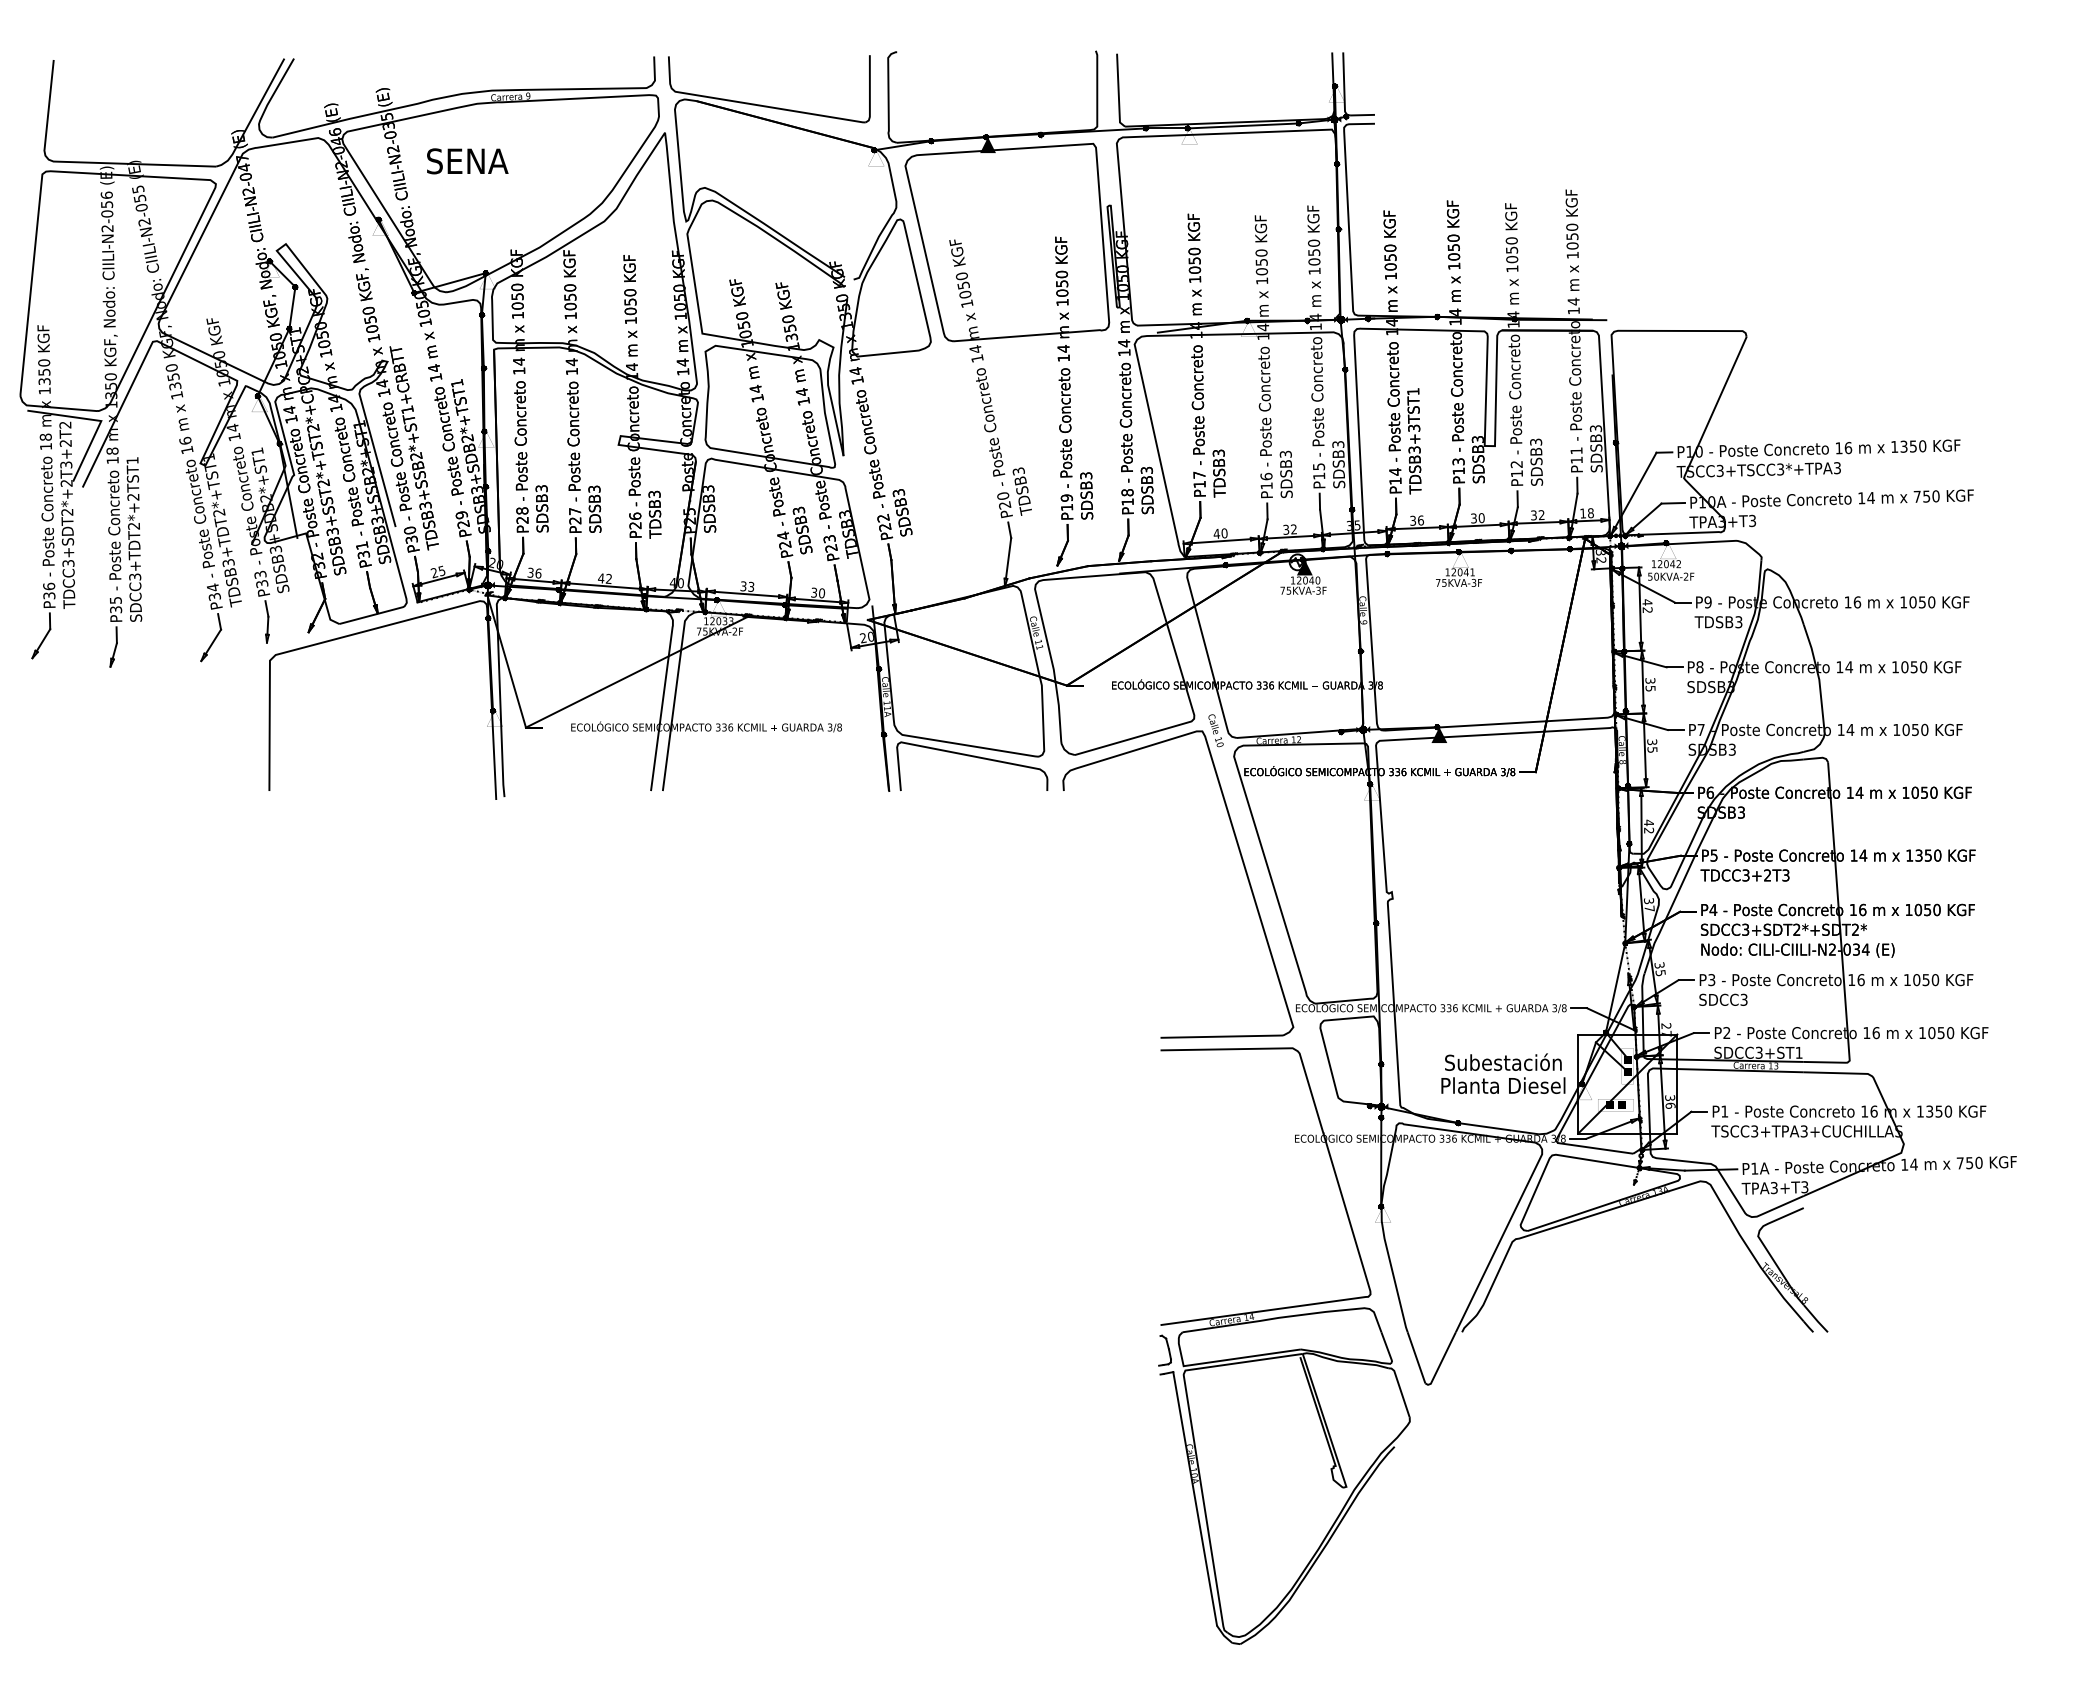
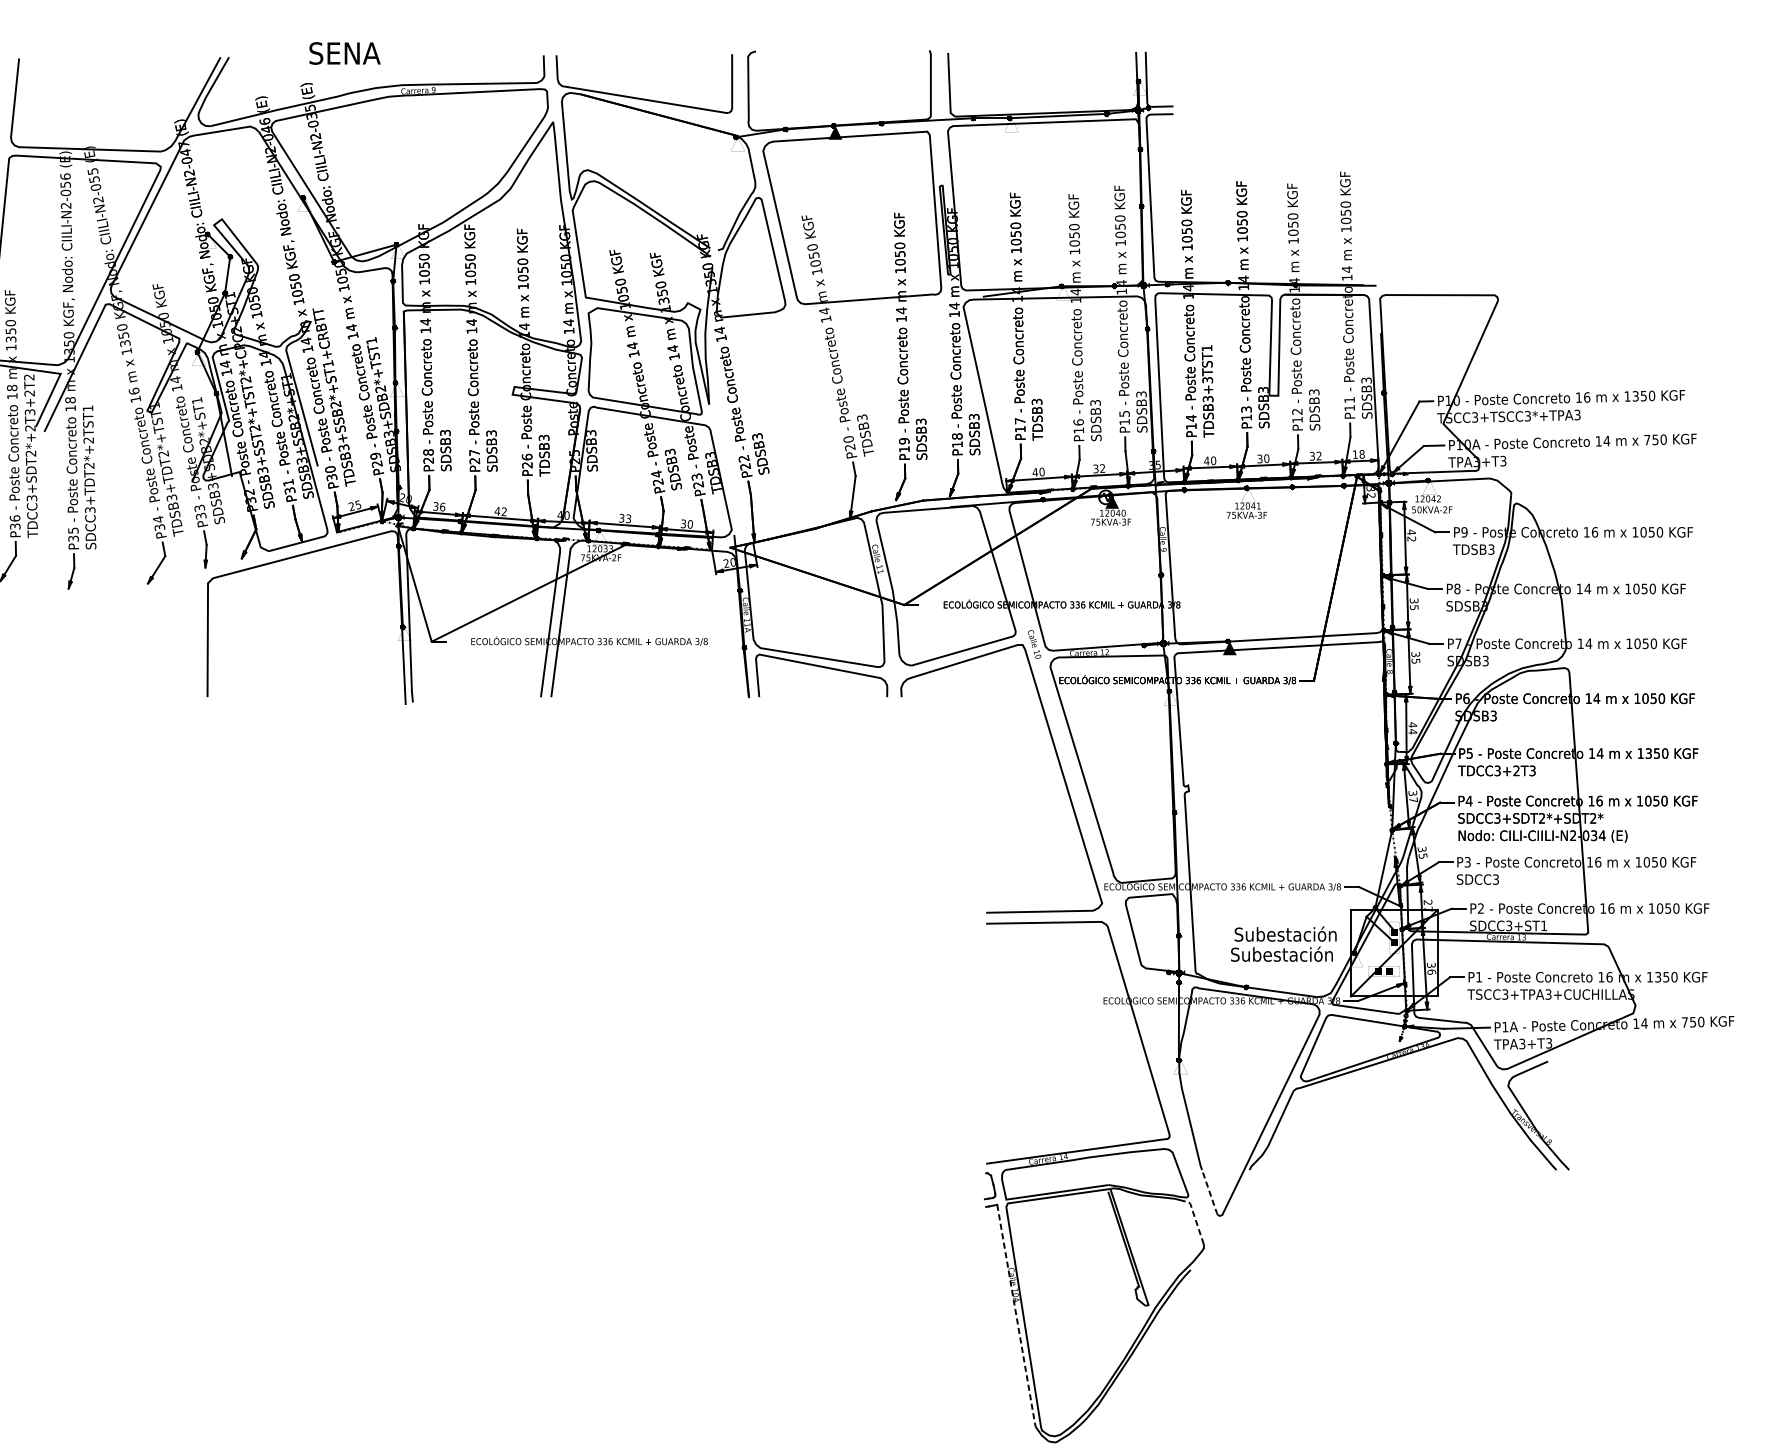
text: (467, 161) -> (344, 53), moved
text: (1417, 520) -> (1210, 460), 36 -> 40
text: (1649, 830) -> (1413, 731), 42 -> 44
text: (1502, 1084) -> (1284, 953), Planta Diesel -> Subestación
line: (1416, 1358) -> (1209, 1192), solid -> dashed
line: (1400, 1389) -> (1195, 1220), solid -> dashed
line: (1195, 1498) -> (1016, 1315), solid -> dashed

